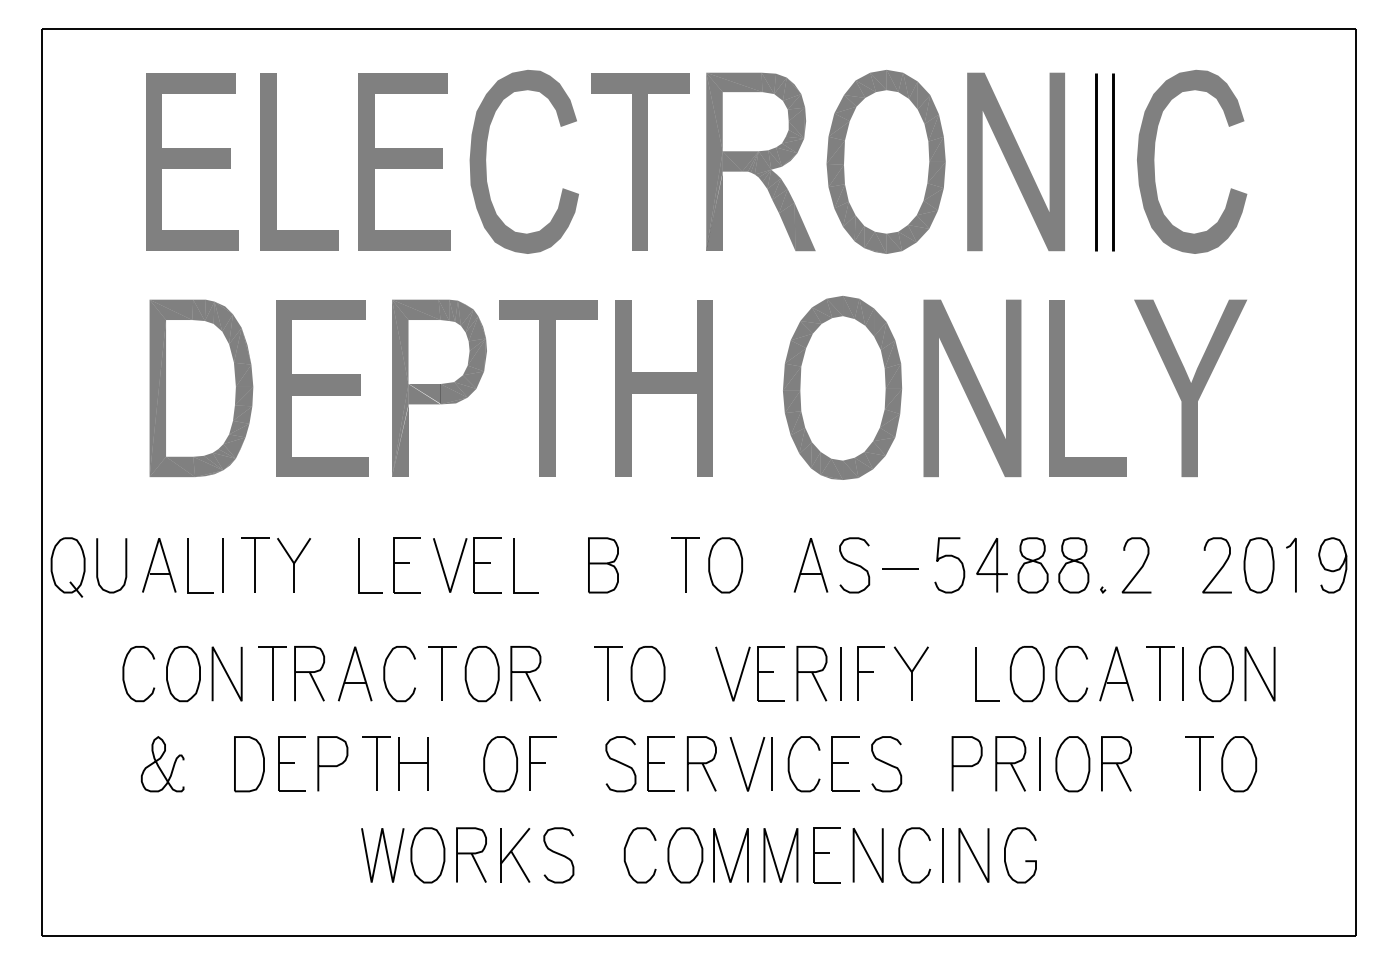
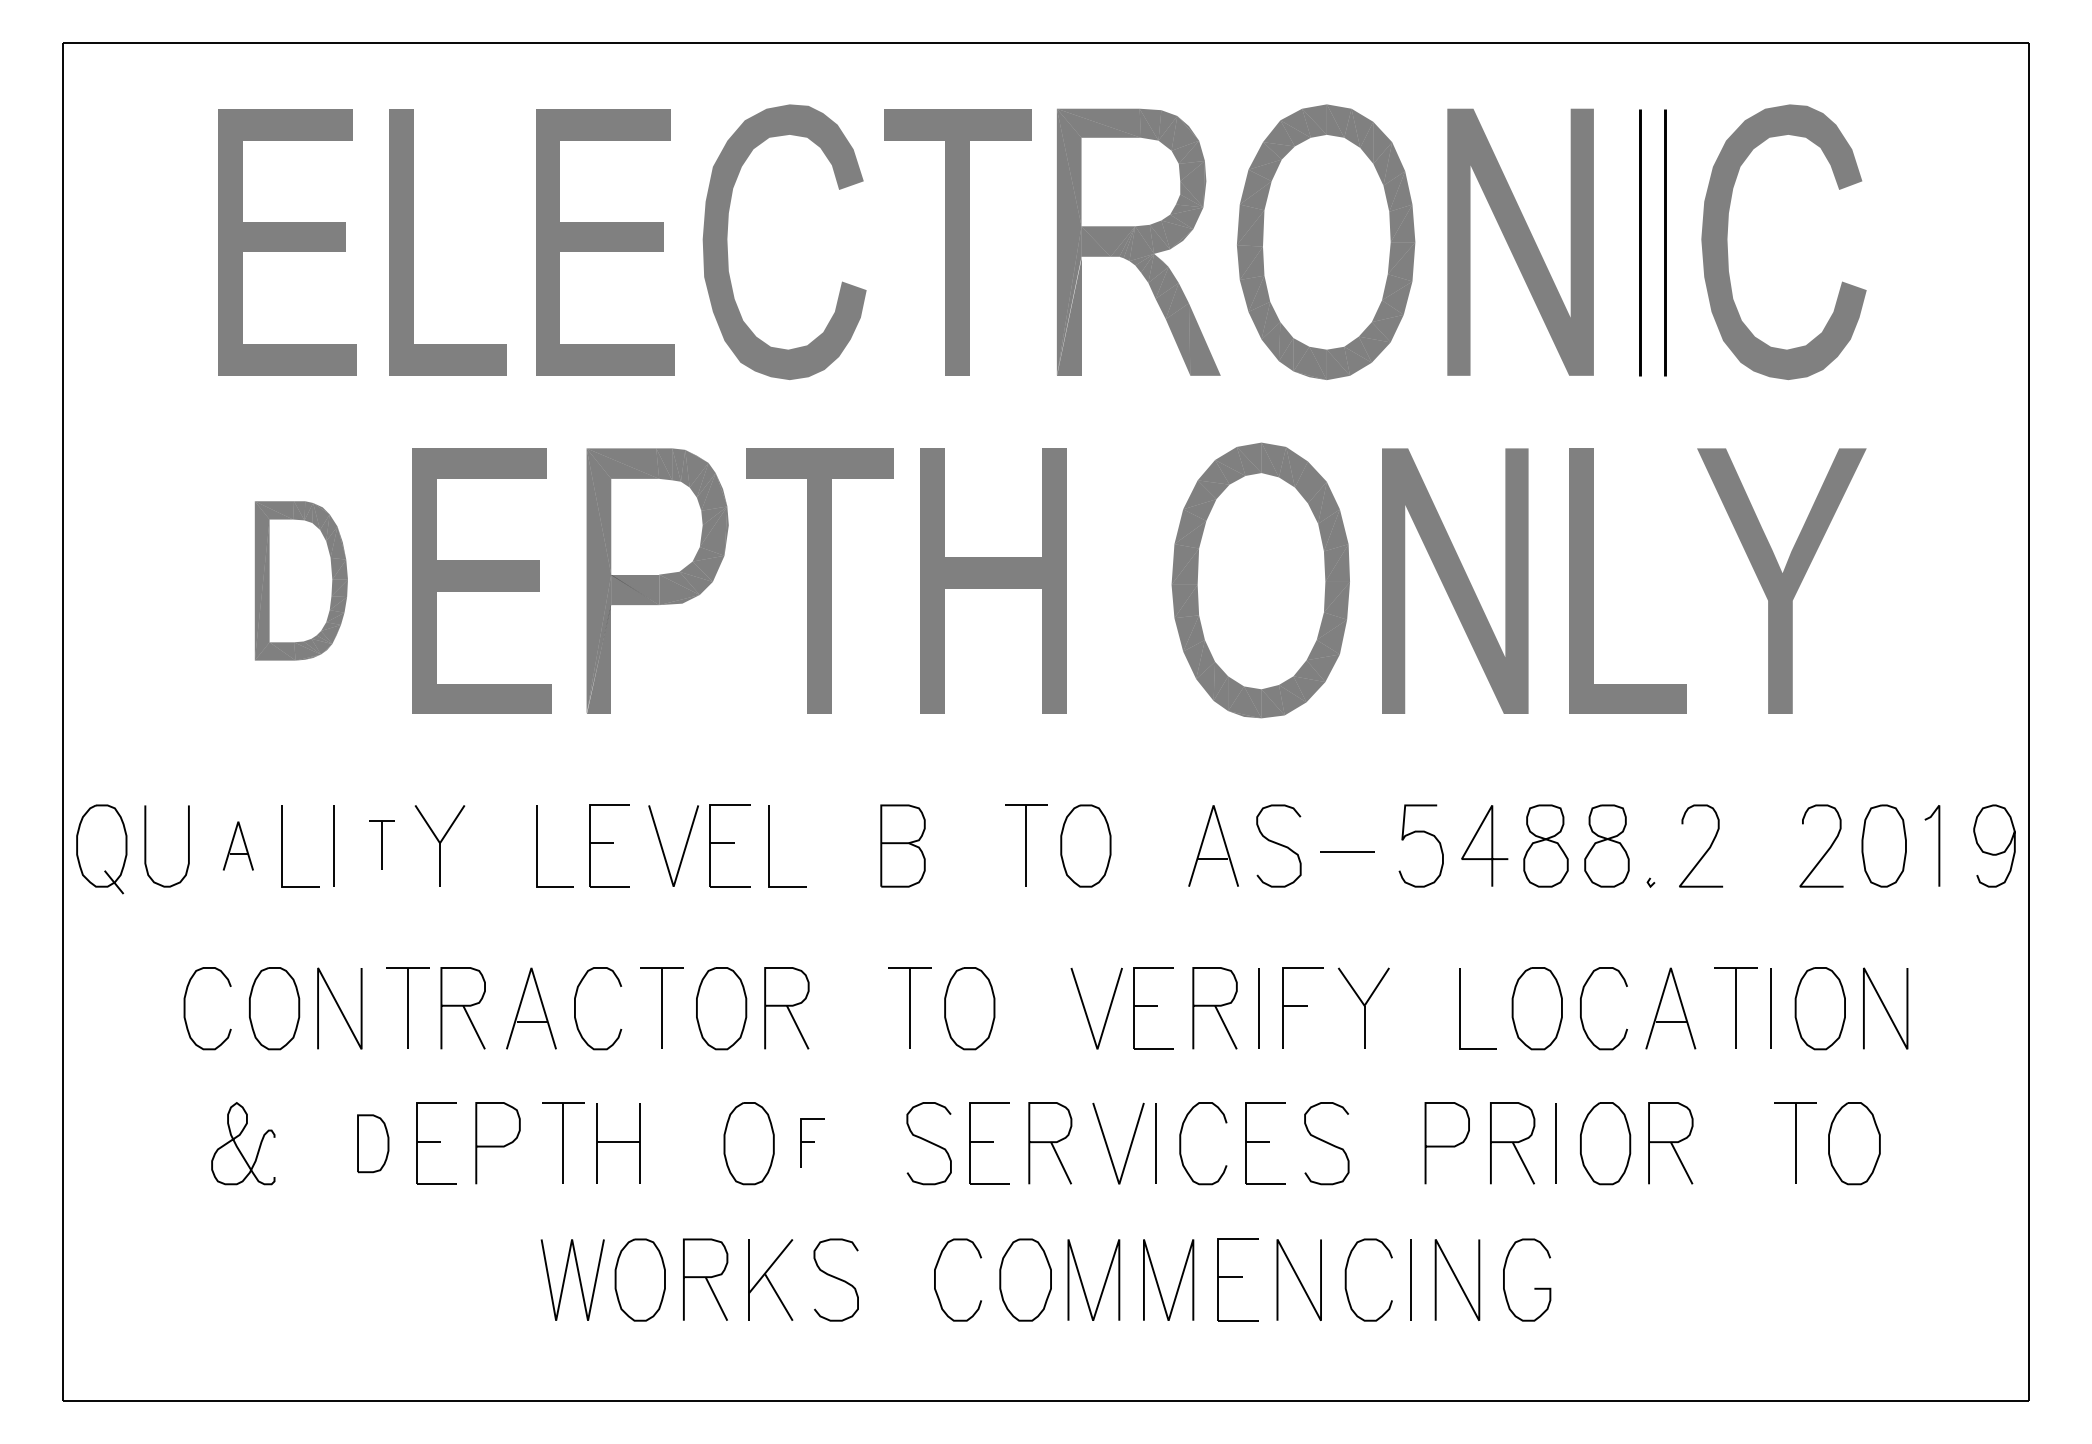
part: (201, 387) -> (301, 579), size x0.6
part: (255, 564) -> (382, 844), size x0.6
part: (159, 565) -> (238, 846), size x0.6
part: (542, 763) -> (811, 1142), size x0.6
part: (249, 764) -> (373, 1144), size x0.7

